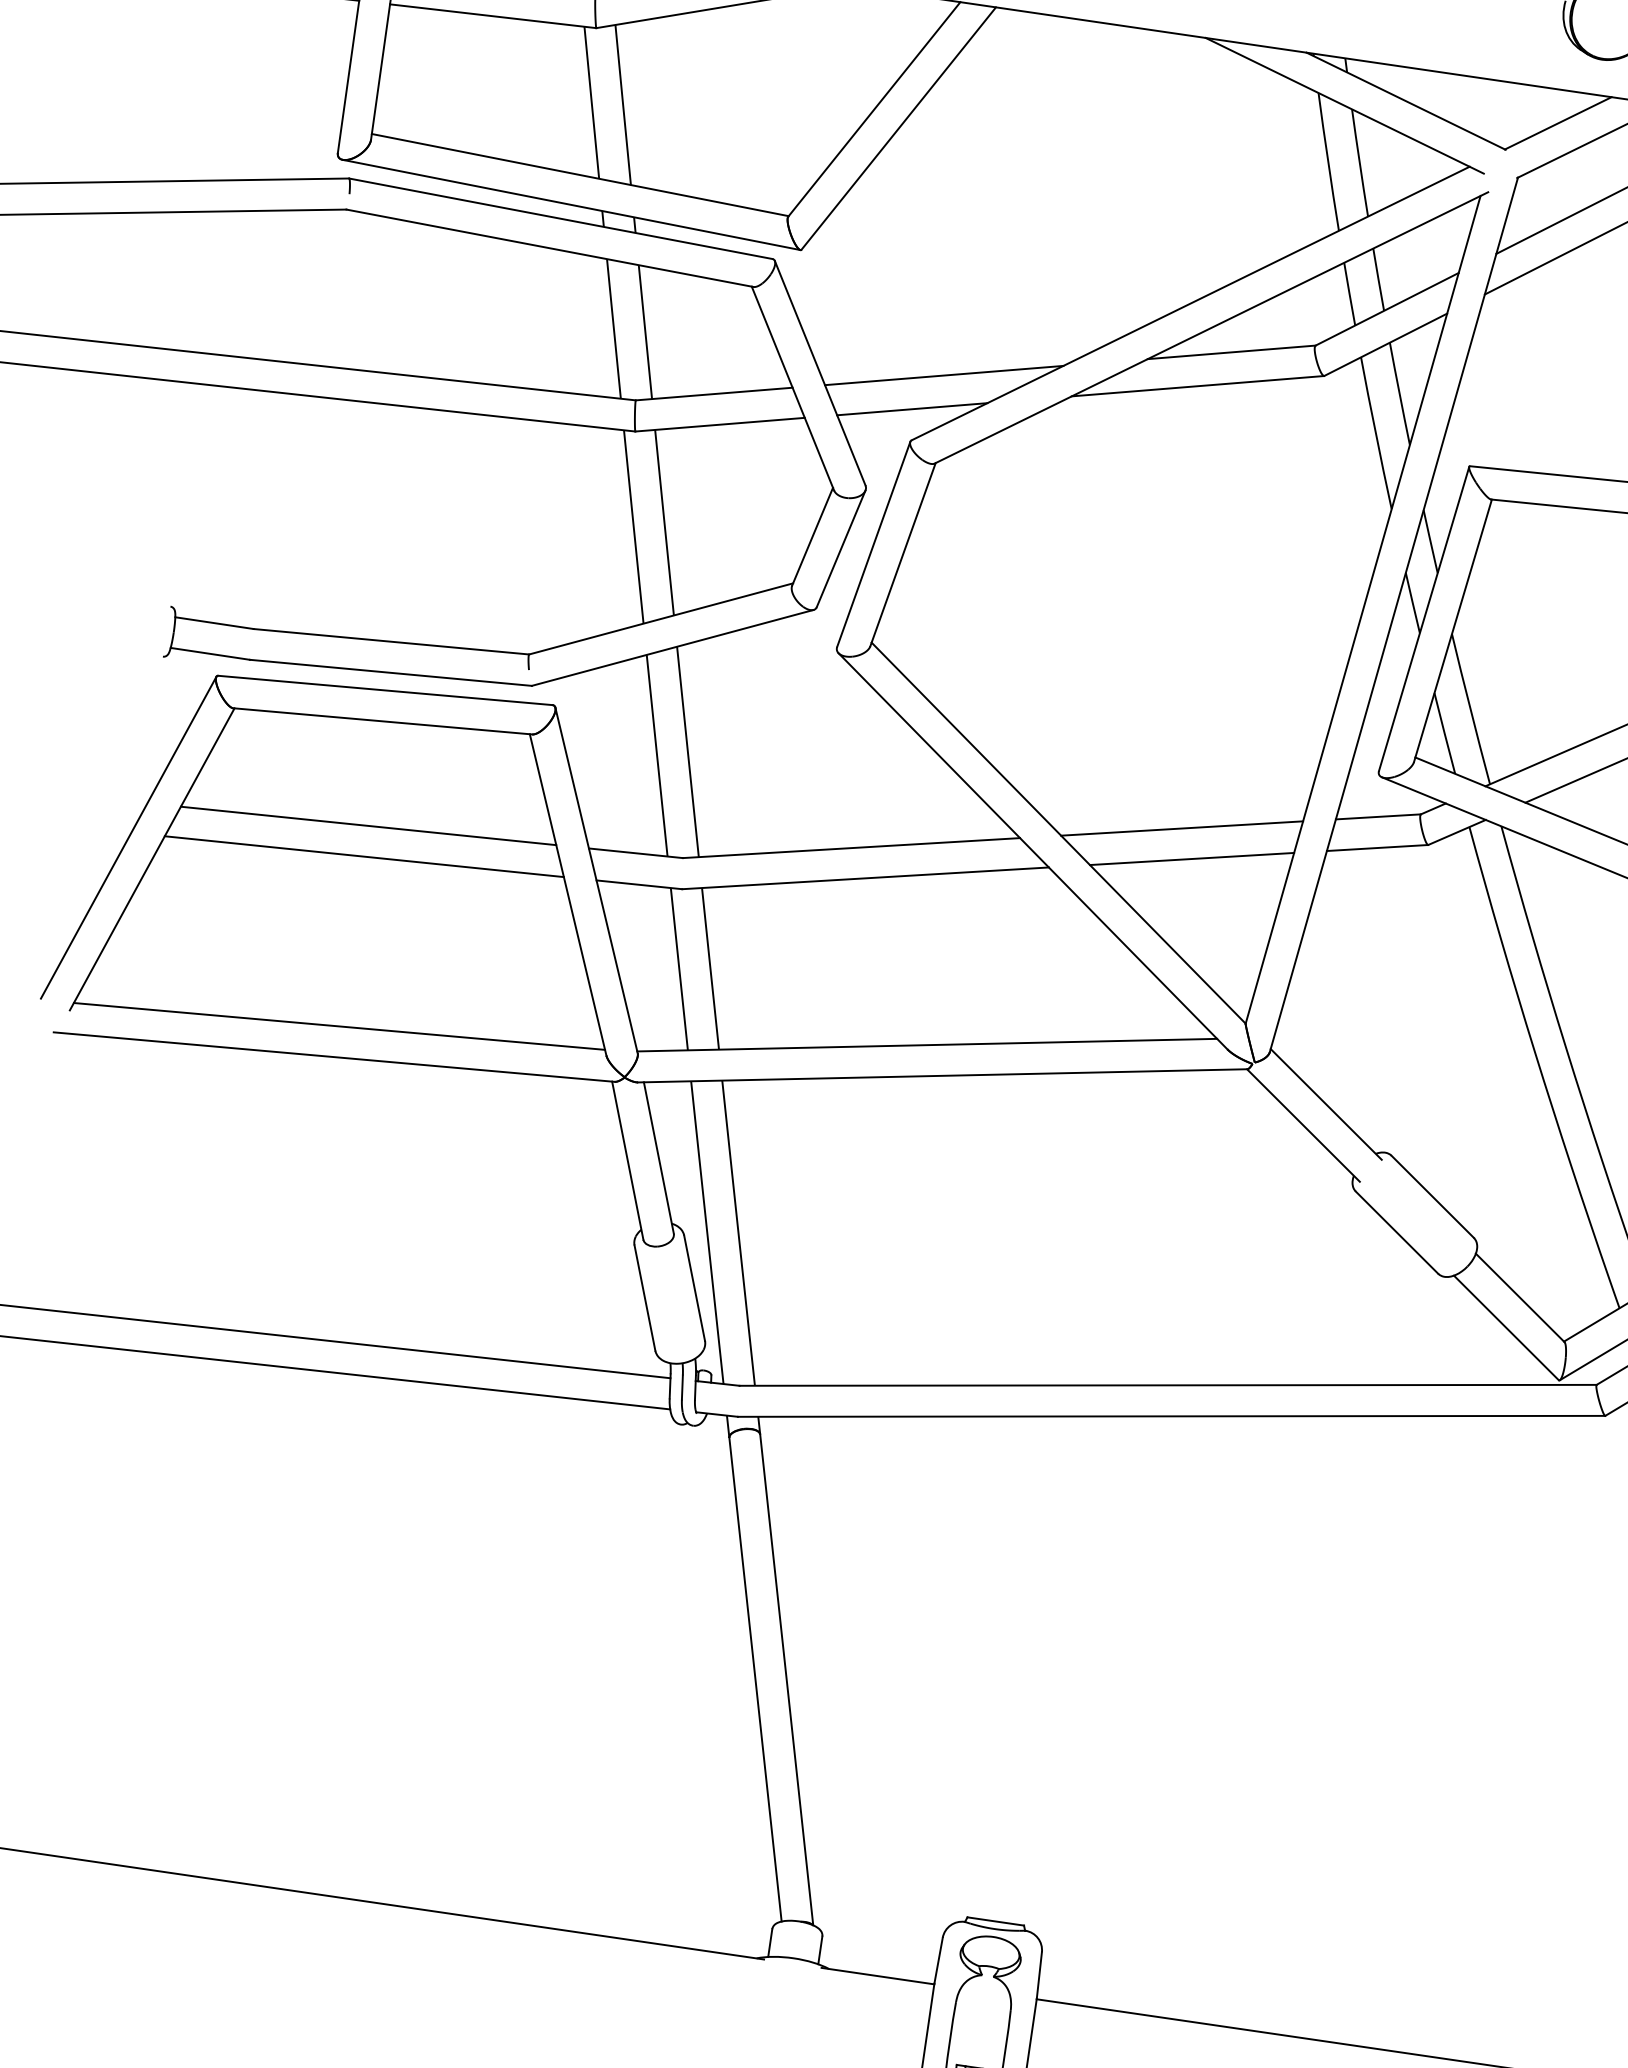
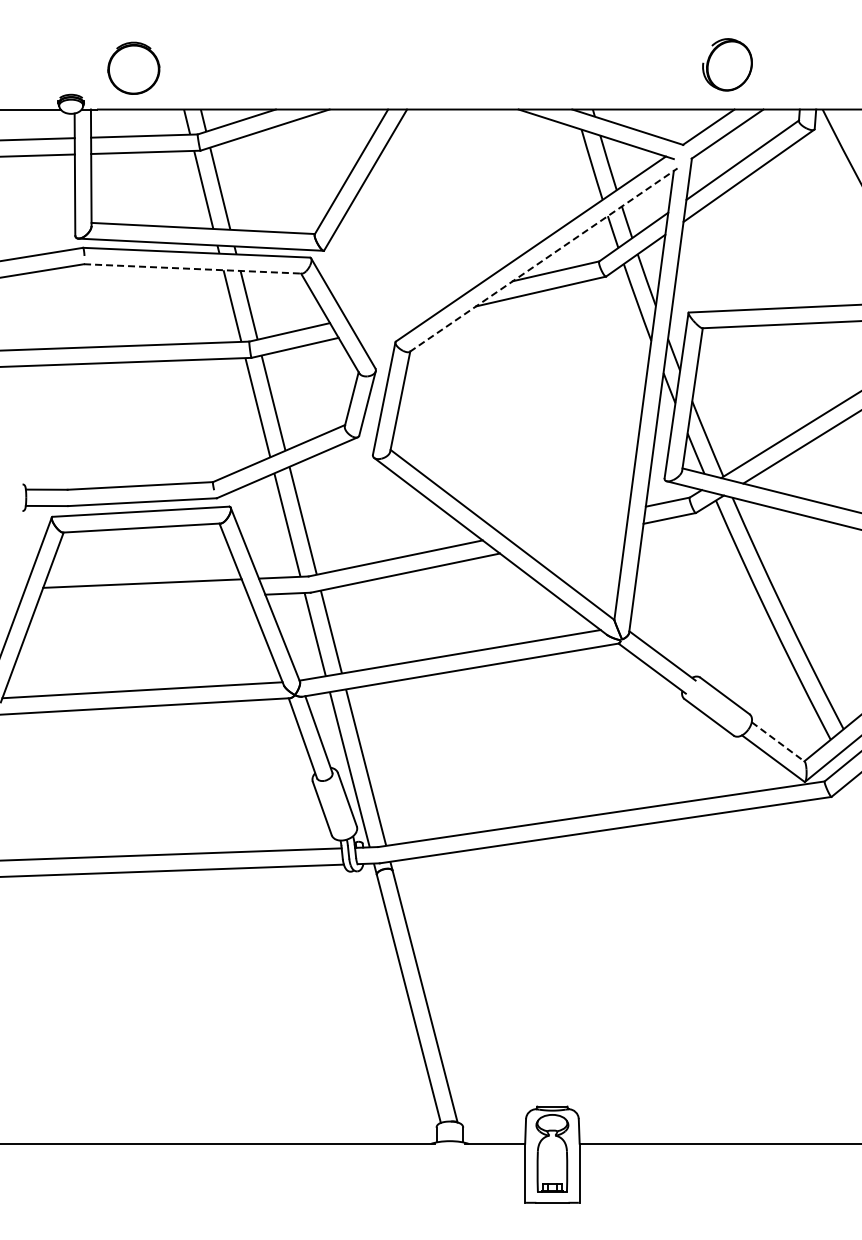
line: (550, 247) -> (193, 268), solid -> dashed
line: (1213, 326) -> (544, 259), solid -> dashed
line: (943, 375) -> (407, 305), removed
line: (911, 409) -> (393, 325), removed
line: (1180, 828) -> (565, 523), removed
line: (364, 855) -> (142, 599), removed
line: (1191, 859) -> (573, 538), removed
line: (1520, 1297) -> (778, 741), solid -> dashed

